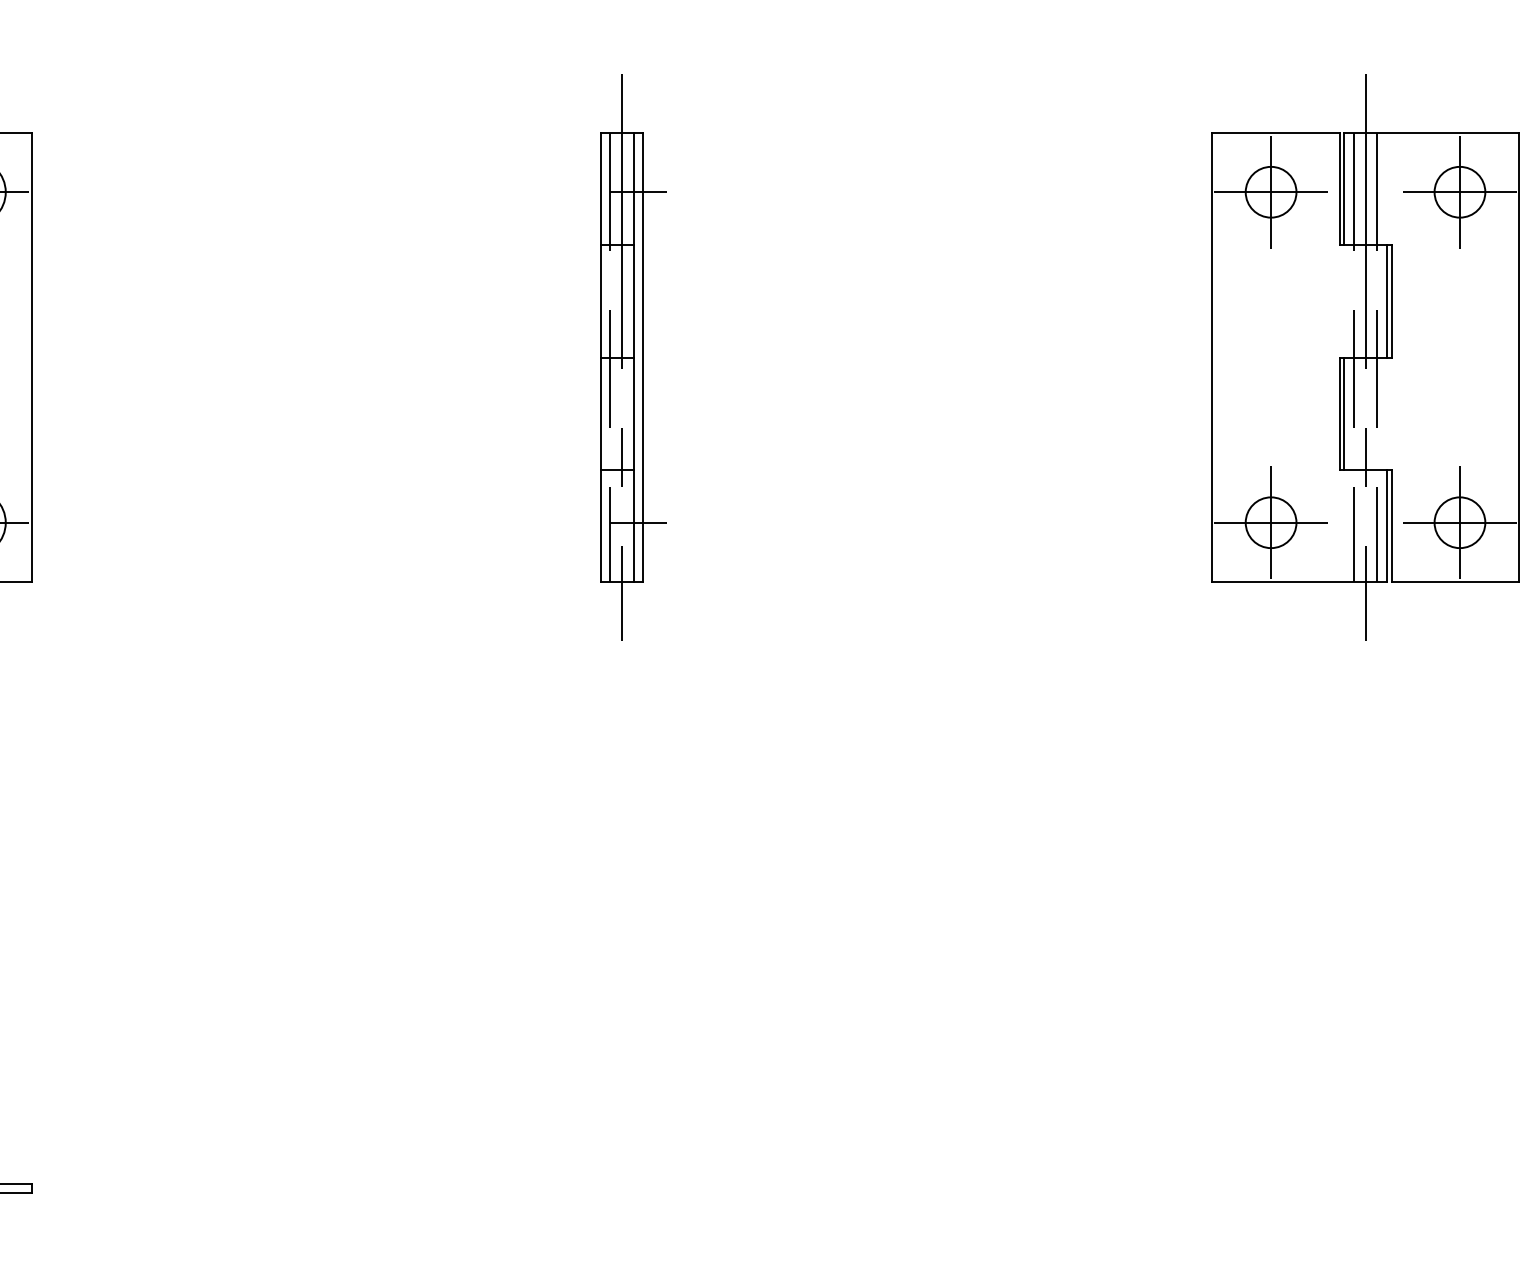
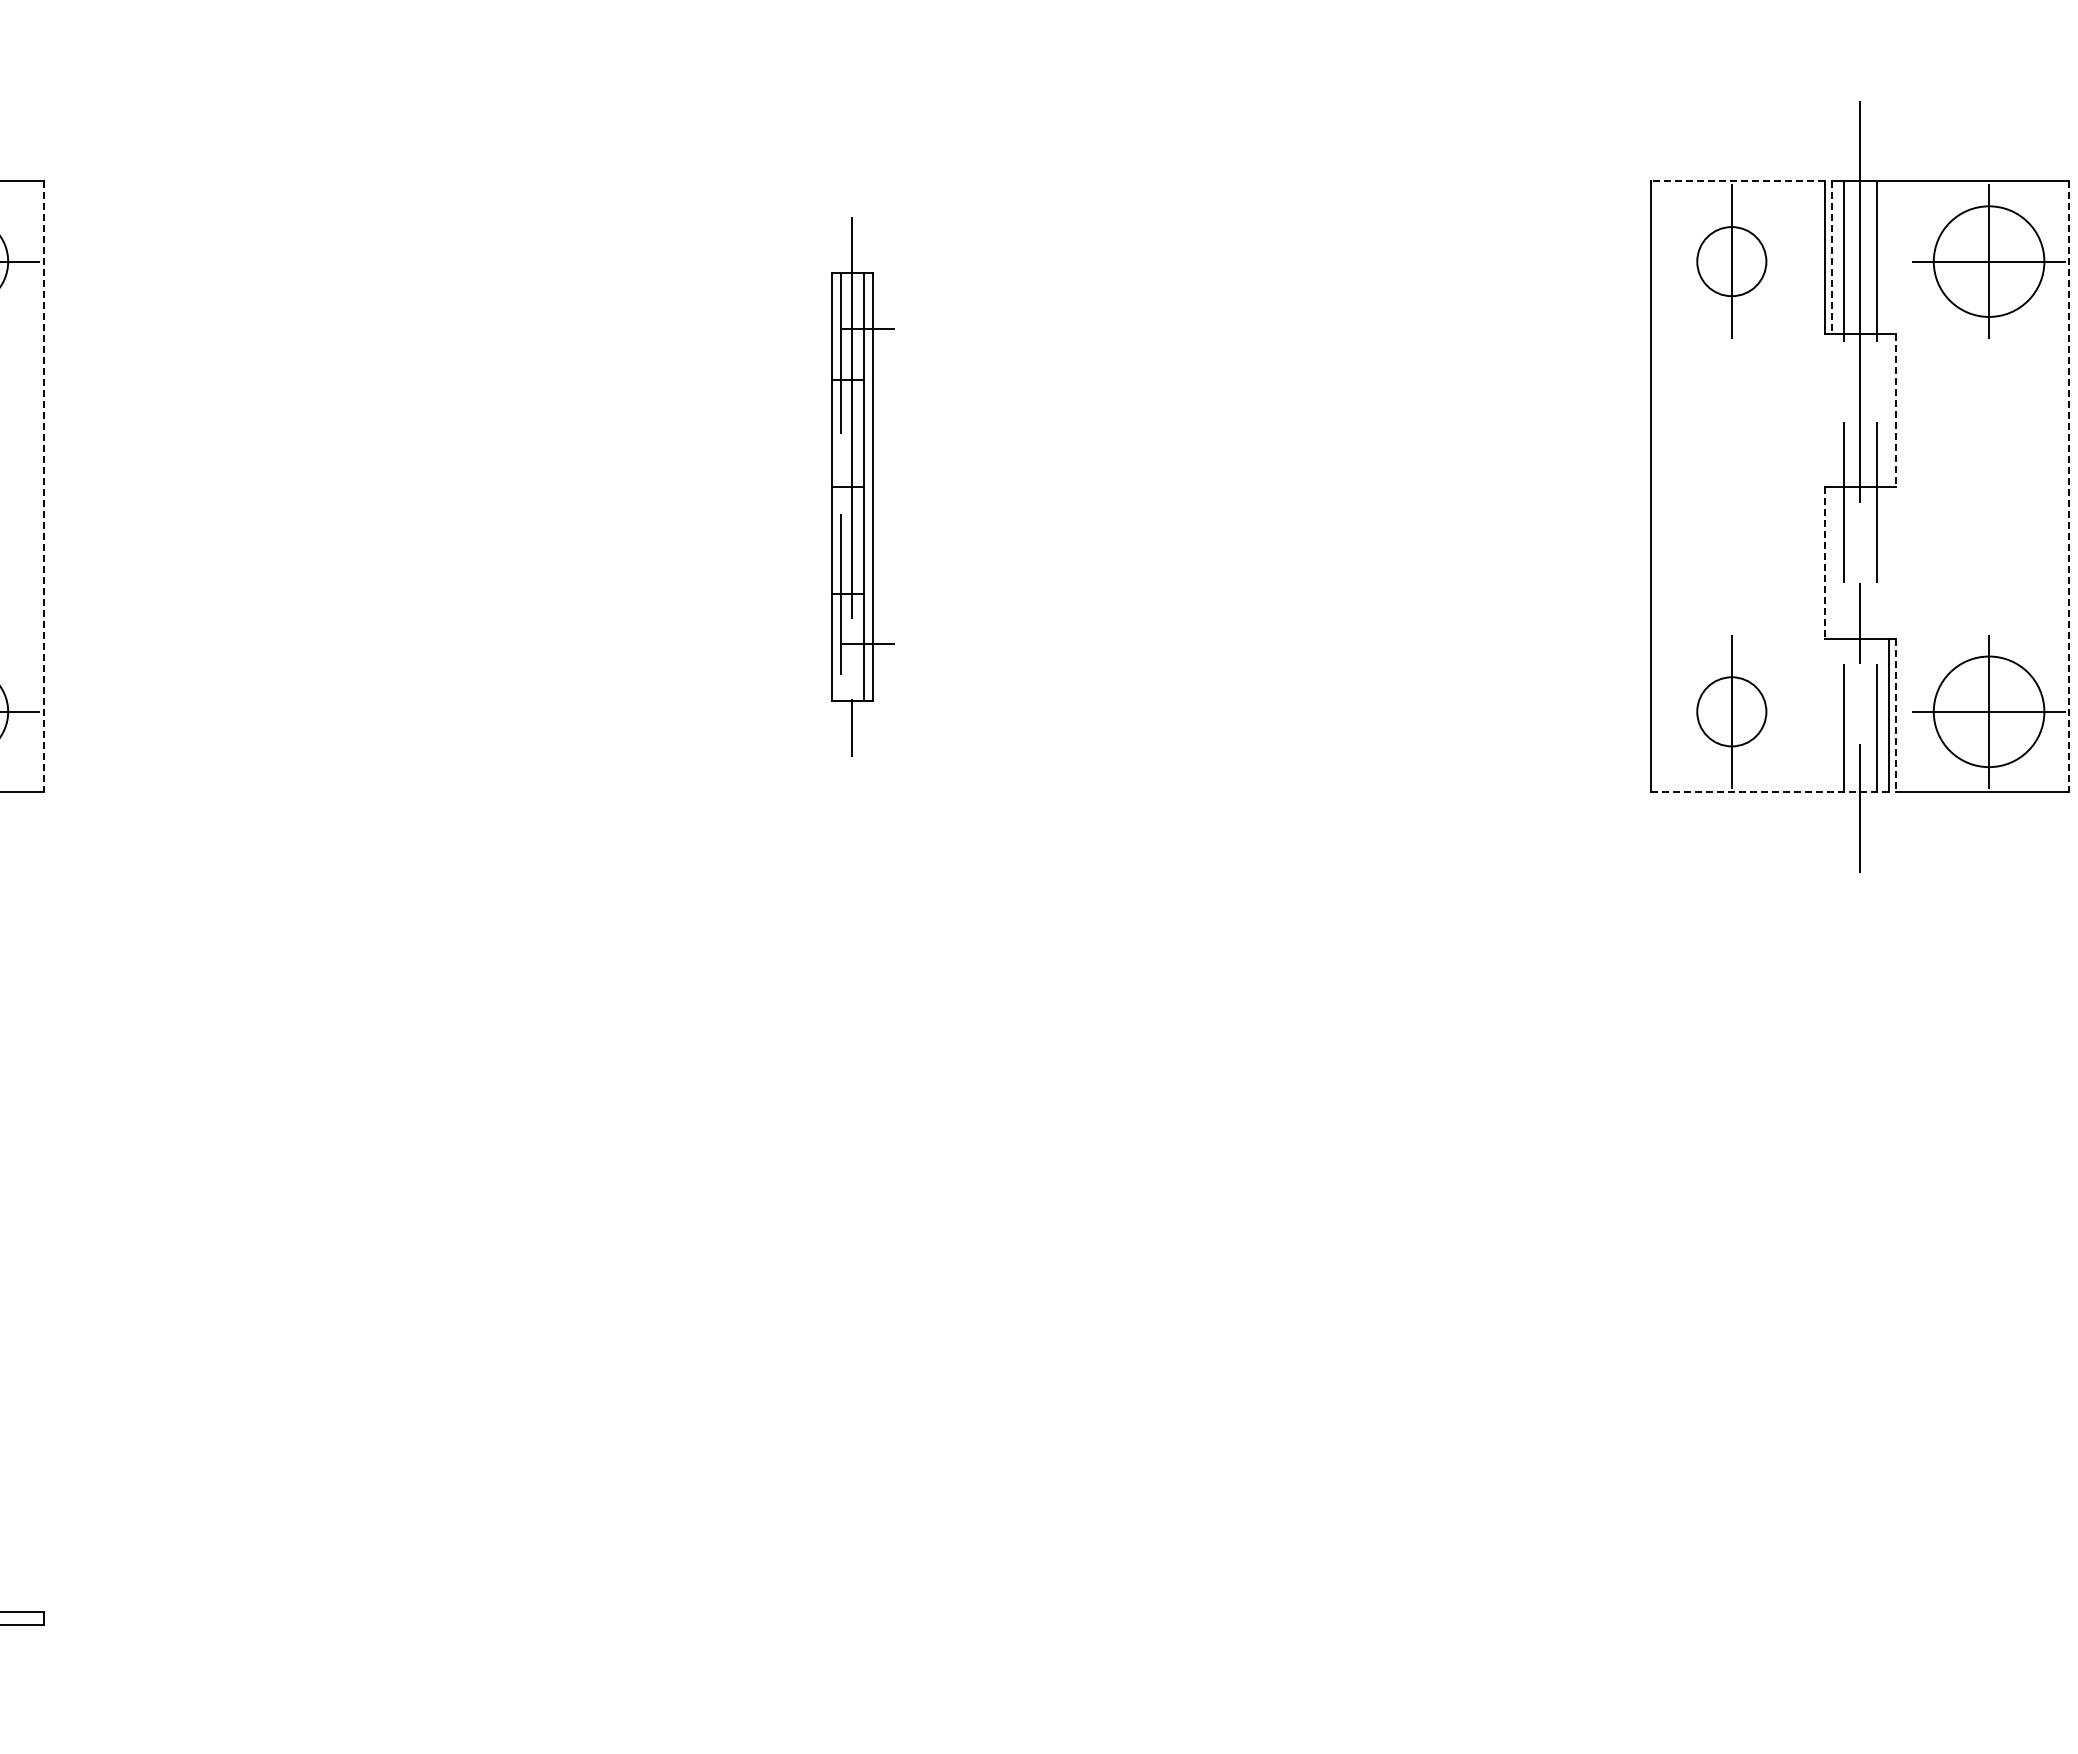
line: (1276, 133) -> (1738, 181), solid -> dashed
line: (1344, 189) -> (1831, 258), solid -> dashed
line: (1270, 192) -> (1731, 261), removed
circle: (1459, 192) -> (1988, 261), size x1.6
line: (1386, 300) -> (1889, 409), removed
line: (1391, 301) -> (1895, 410), solid -> dashed
part: (633, 357) -> (863, 486), size x0.7
line: (31, 358) -> (43, 487), solid -> dashed
line: (1518, 358) -> (2069, 487), solid -> dashed
line: (1339, 413) -> (1825, 563), solid -> dashed
line: (1344, 413) -> (1831, 562), removed
line: (1270, 522) -> (1731, 711), removed
circle: (1459, 522) -> (1988, 711), size x1.6
line: (1391, 526) -> (1895, 716), solid -> dashed
line: (1299, 581) -> (1770, 792), solid -> dashed

